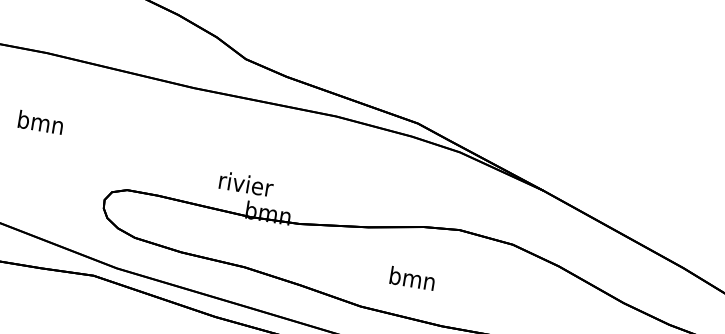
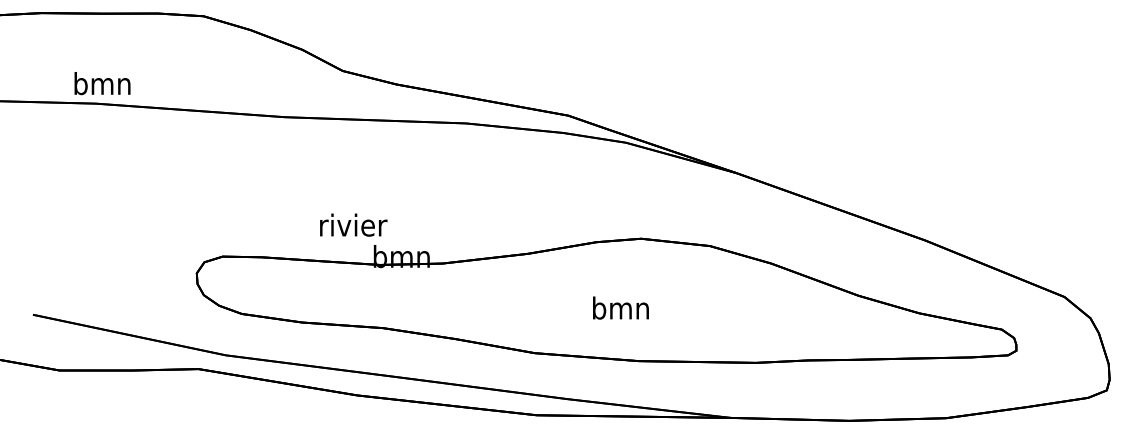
text: (40, 122) -> (102, 83), moved
text: (246, 183) -> (353, 224), moved
text: (412, 278) -> (620, 307), moved

